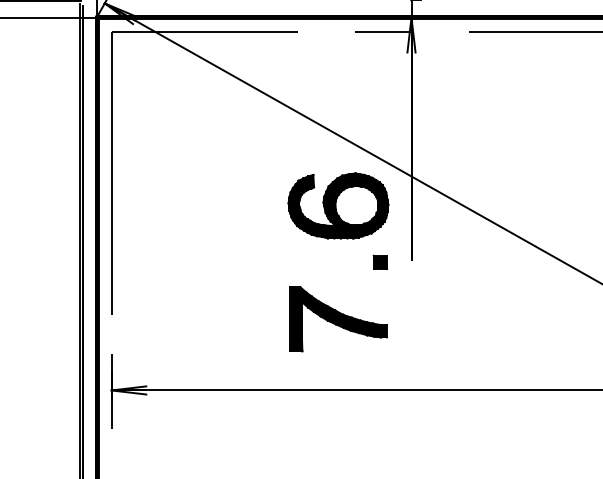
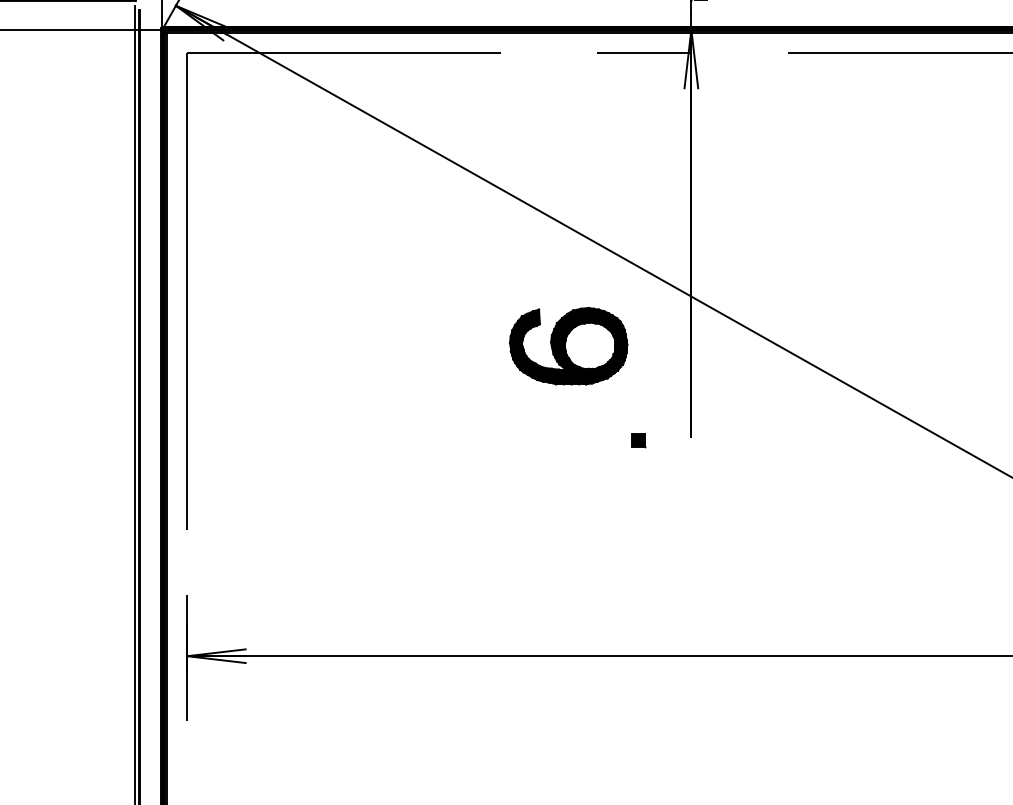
part: (338, 205) -> (568, 345), size x0.7
part: (379, 261) -> (637, 439), size x0.6
part: (338, 319) -> (568, 536), removed

